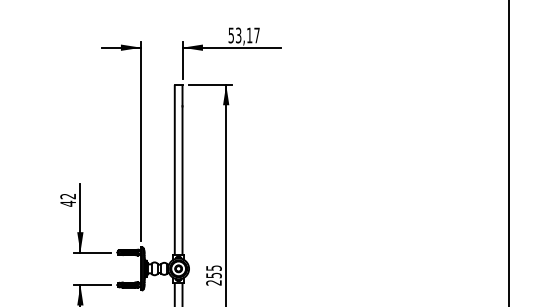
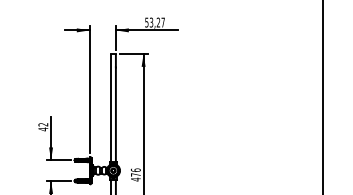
text: (249, 35) -> (158, 22), 53,17 -> 53,27
text: (213, 274) -> (135, 174), 255 -> 476

